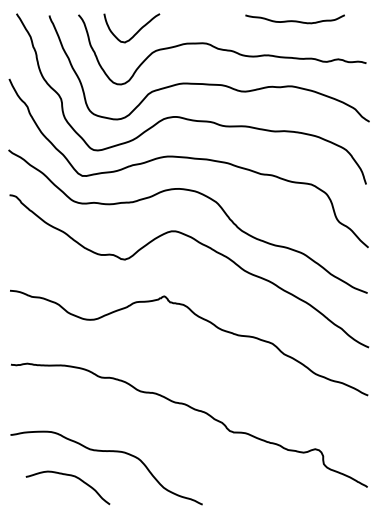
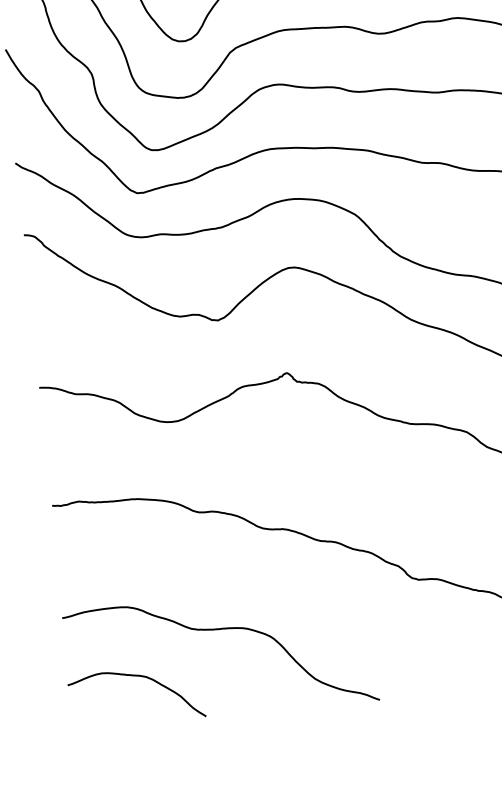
curve: (70, 476) -> (138, 677), moved

